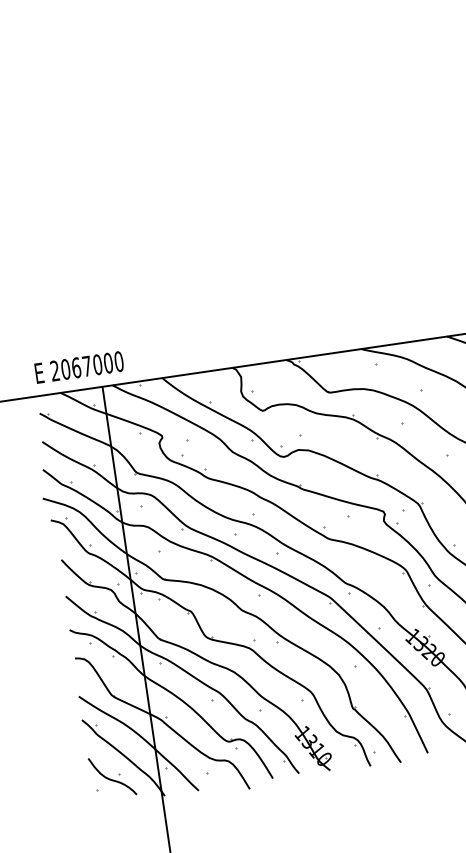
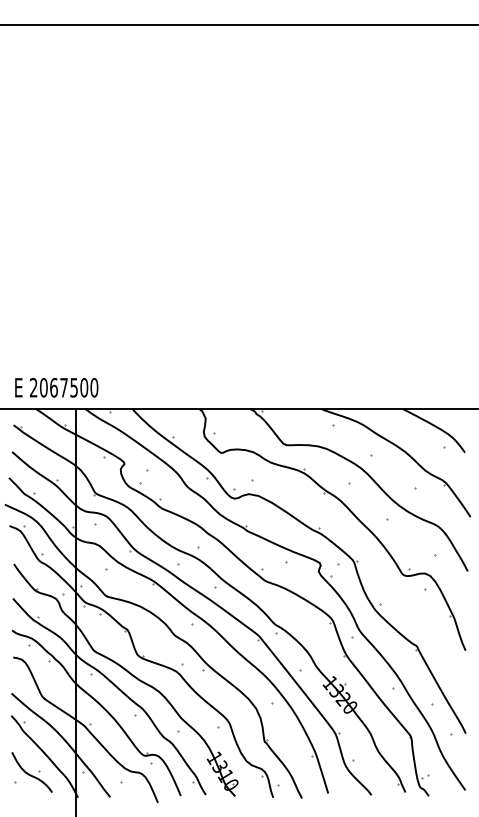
text: (98, 364) -> (74, 387), 2067000 -> 2067500

